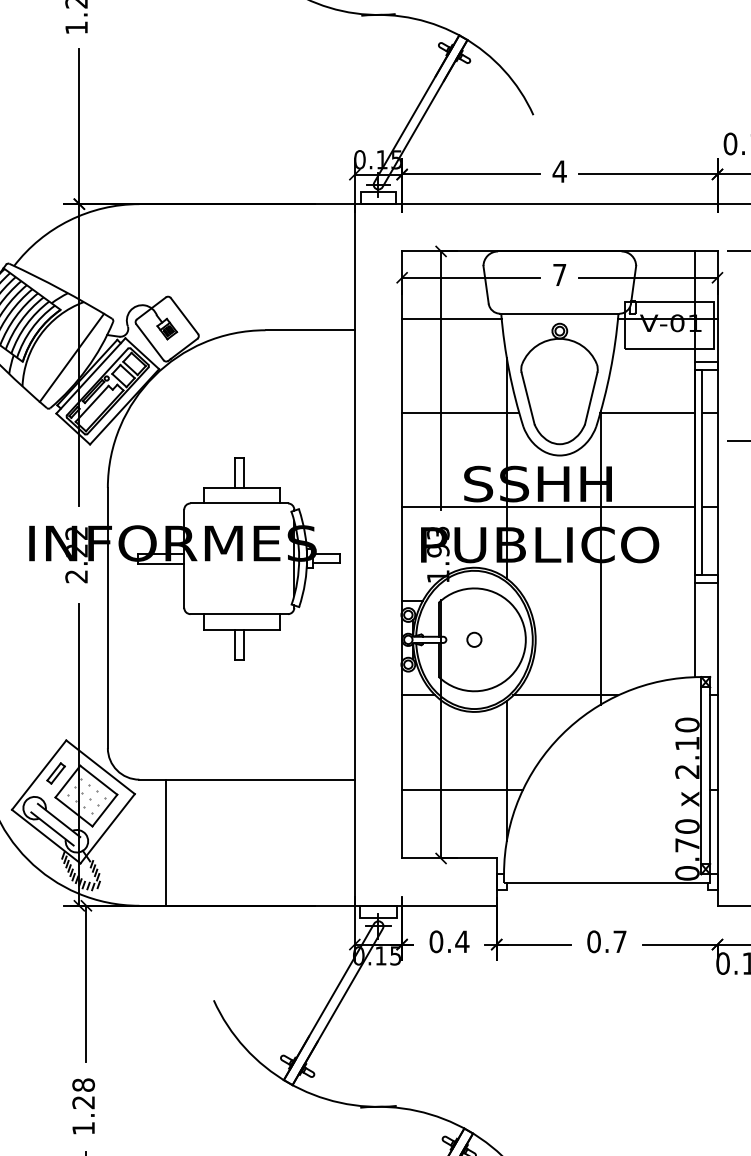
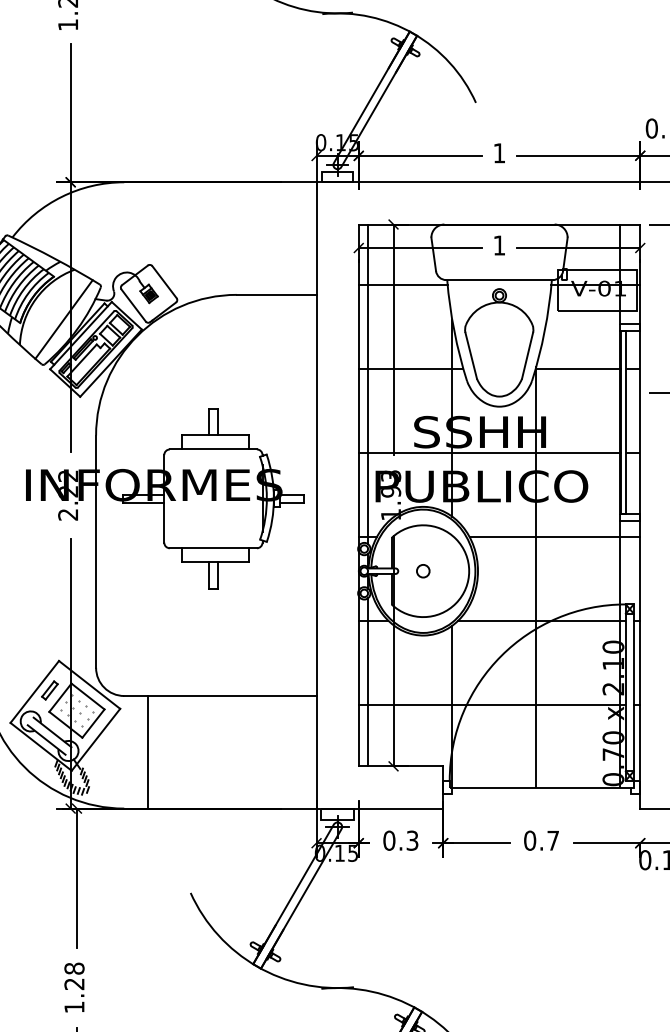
text: (559, 171) -> (499, 153), 4 -> 1
text: (559, 274) -> (499, 245), 7 -> 1
line: (412, 430) -> (368, 384), added
line: (621, 601) -> (554, 536), added
line: (412, 764) -> (368, 682), added
hatch: (603, 780) -> (538, 696), added
text: (462, 941) -> (412, 840), 0.4 -> 0.3

